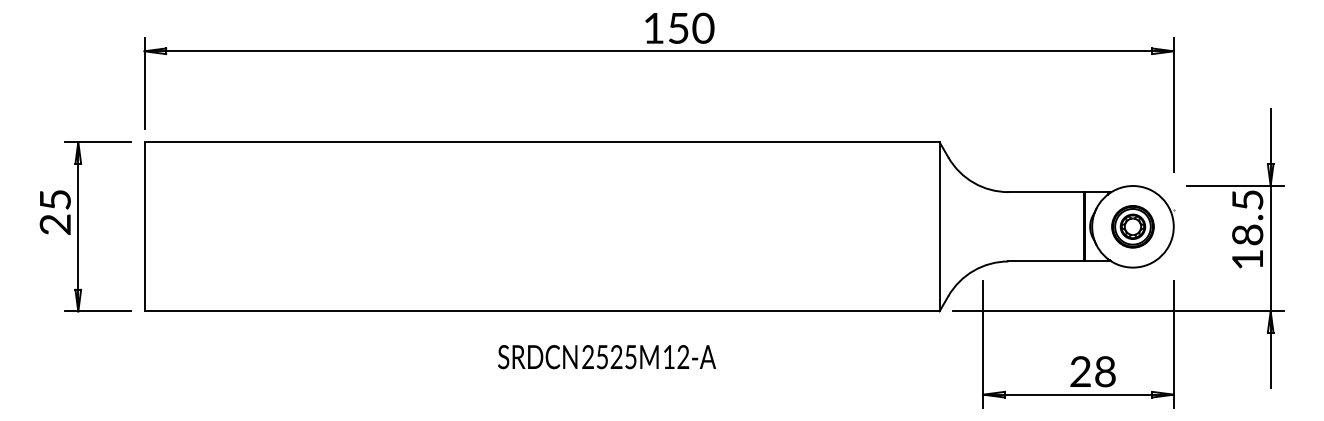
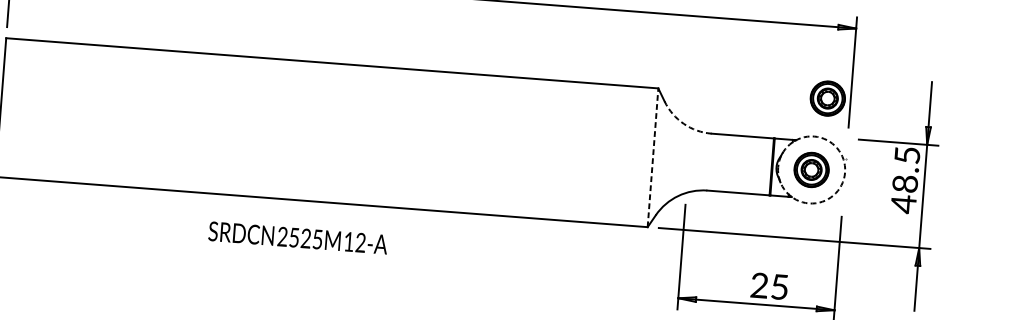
part: (1145, 138) -> (827, 98), added
arc: (973, 182) -> (683, 123), solid -> dashed
line: (939, 226) -> (652, 157), solid -> dashed
circle: (1132, 226) -> (811, 169), solid -> dashed
text: (1247, 259) -> (903, 204), 18.5 -> 48.5
text: (606, 357) -> (297, 238), moved
text: (1105, 371) -> (779, 286), 28 -> 25

